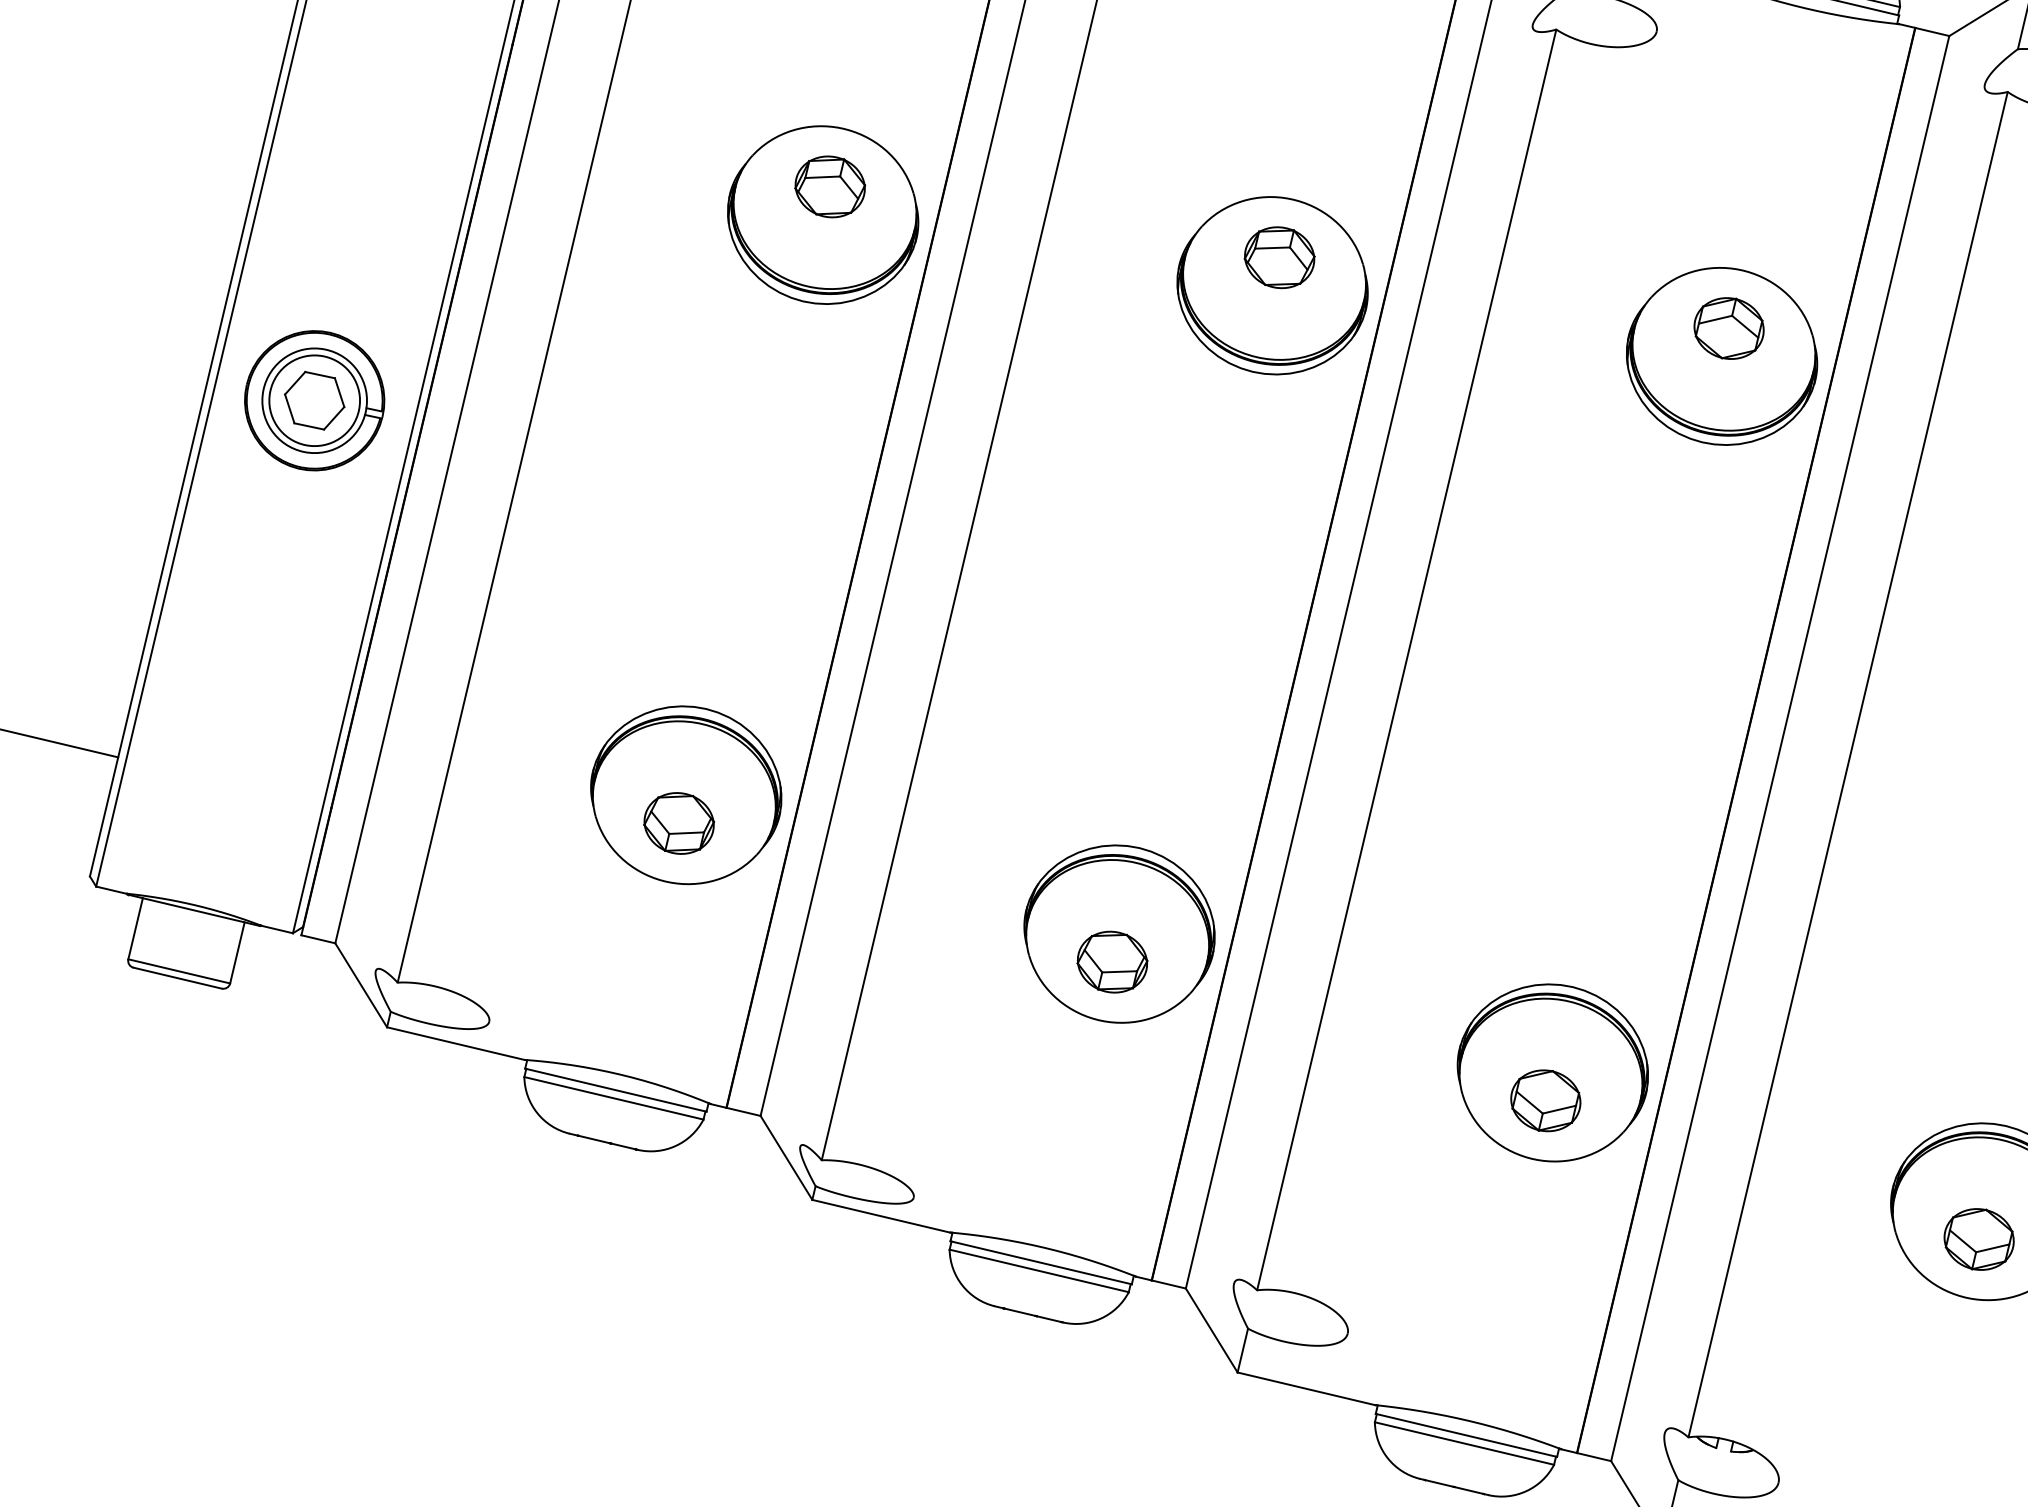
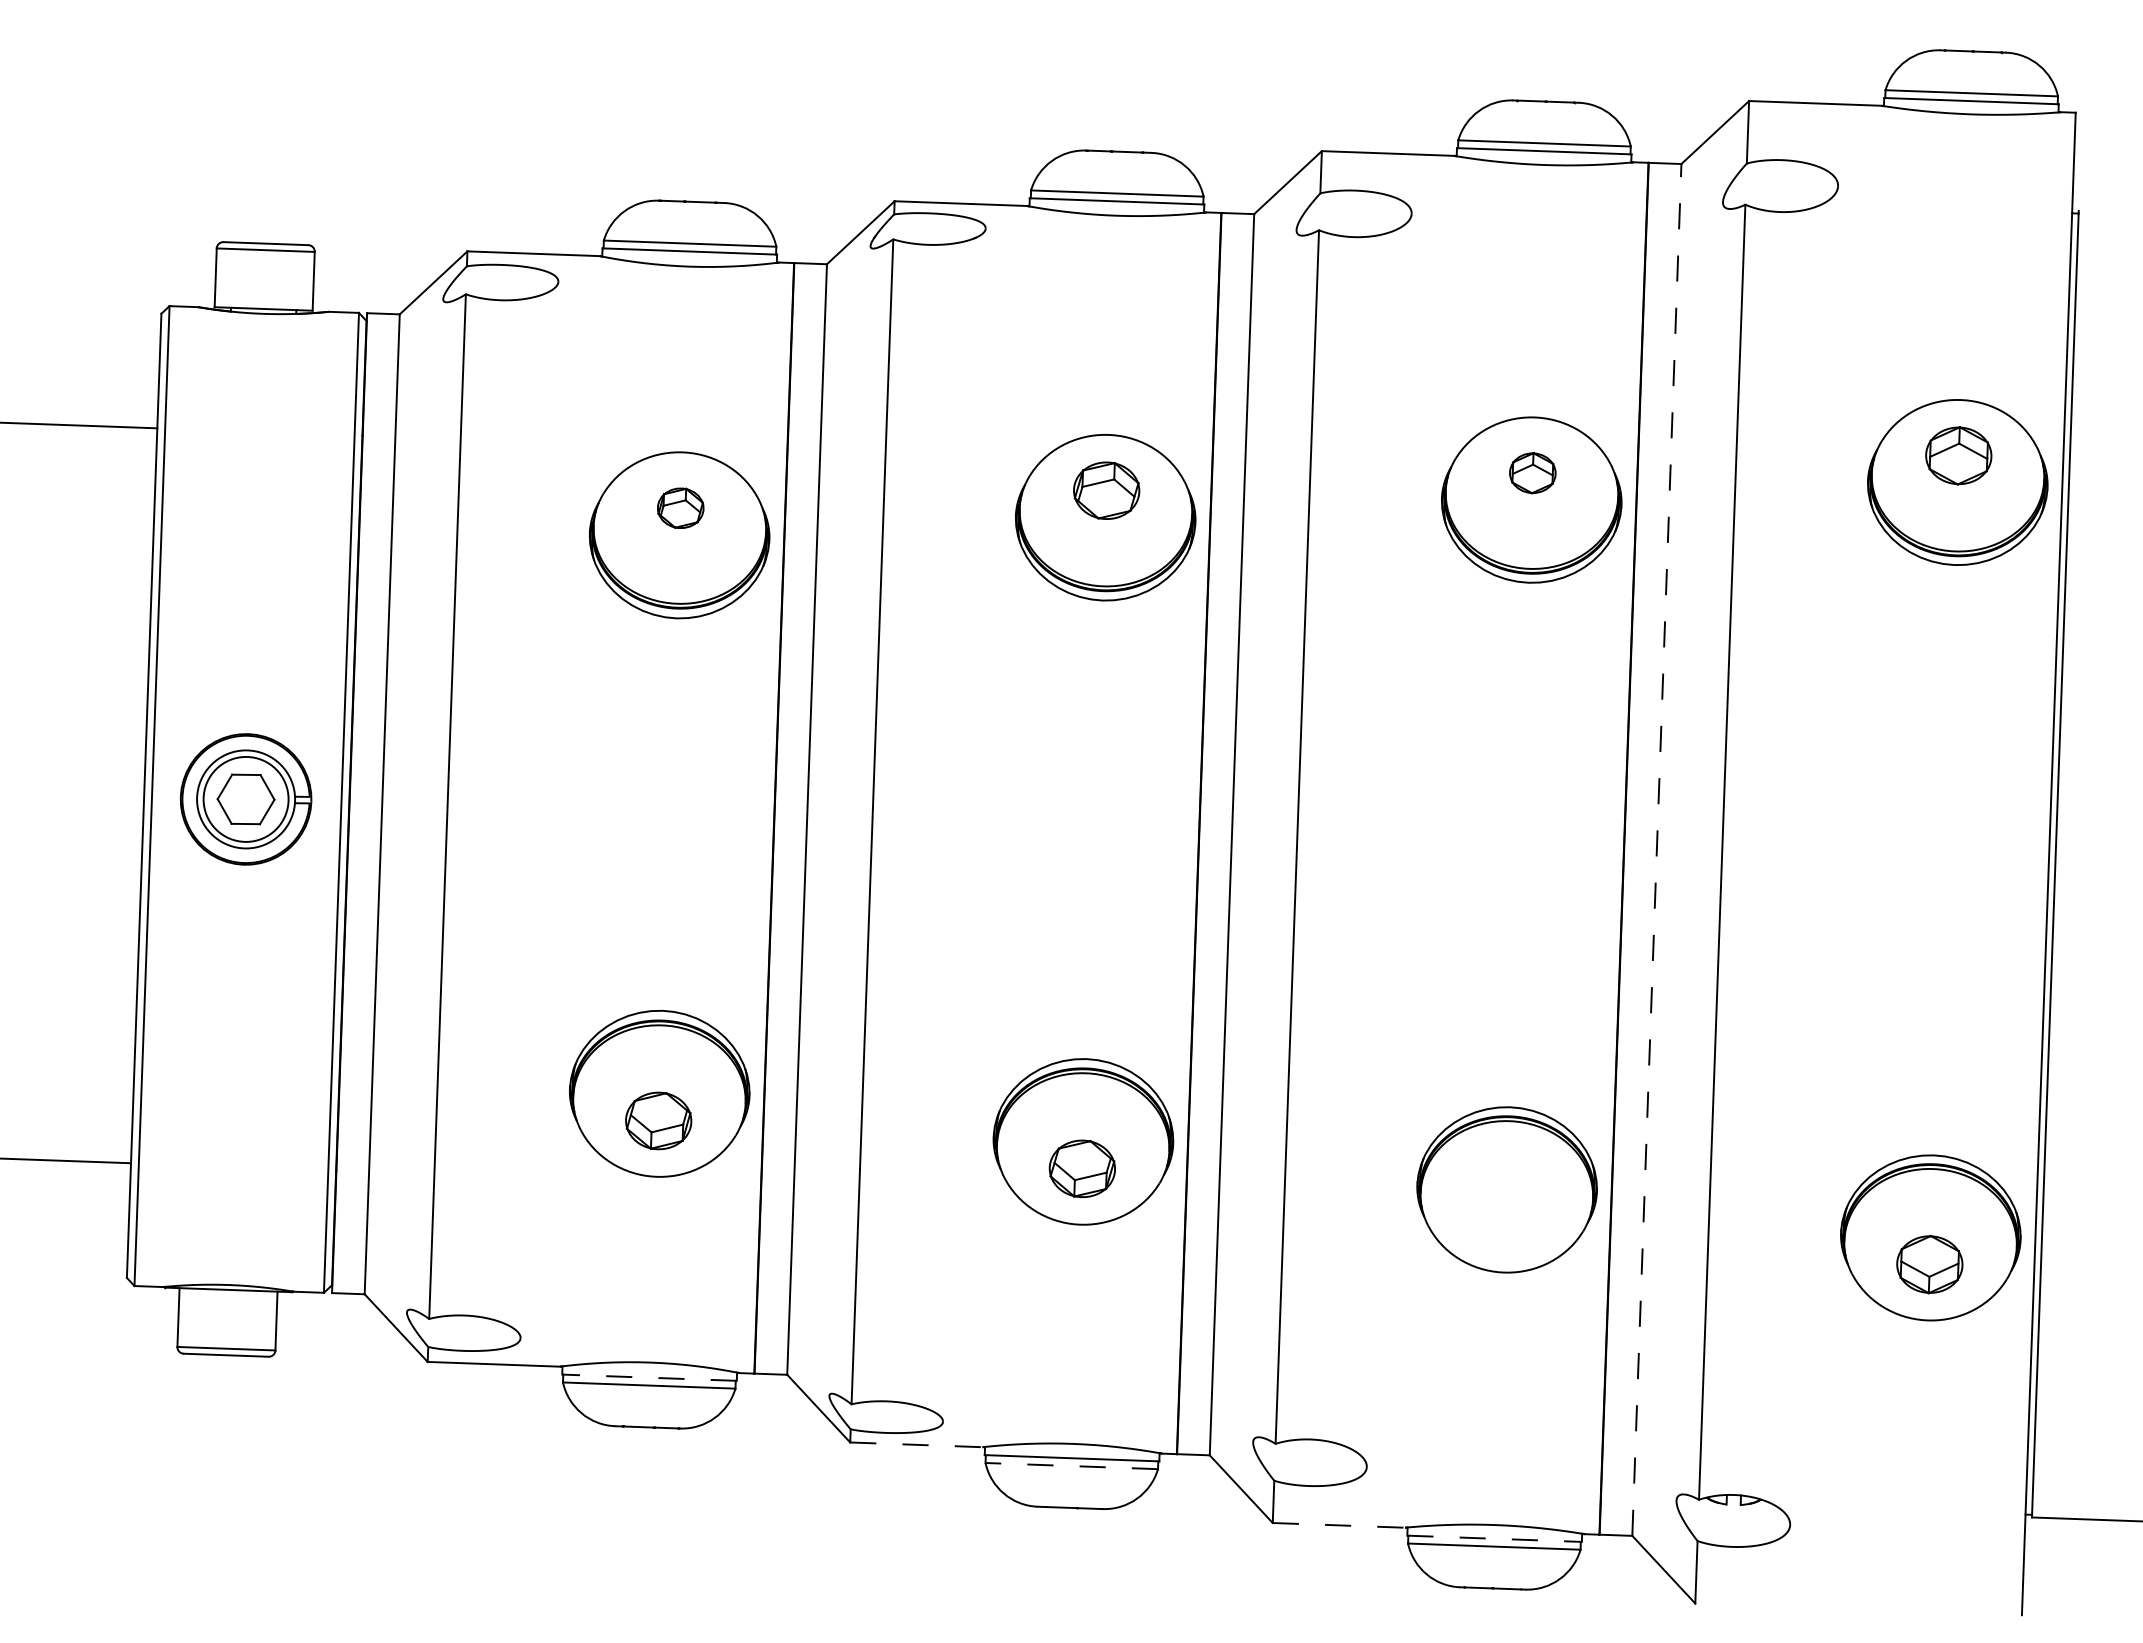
part: (830, 187) -> (680, 508), size x0.7
part: (1729, 327) -> (1532, 472), size x0.7
line: (1779, 748) -> (1656, 849), solid -> dashed
line: (615, 1089) -> (649, 1377), solid -> dashed
part: (1545, 1100) -> (1505, 1216), removed
line: (881, 1215) -> (916, 1444), solid -> dashed
line: (1038, 1271) -> (1071, 1466), solid -> dashed
line: (1306, 1389) -> (1339, 1525), solid -> dashed
line: (1467, 1435) -> (1495, 1538), solid -> dashed

